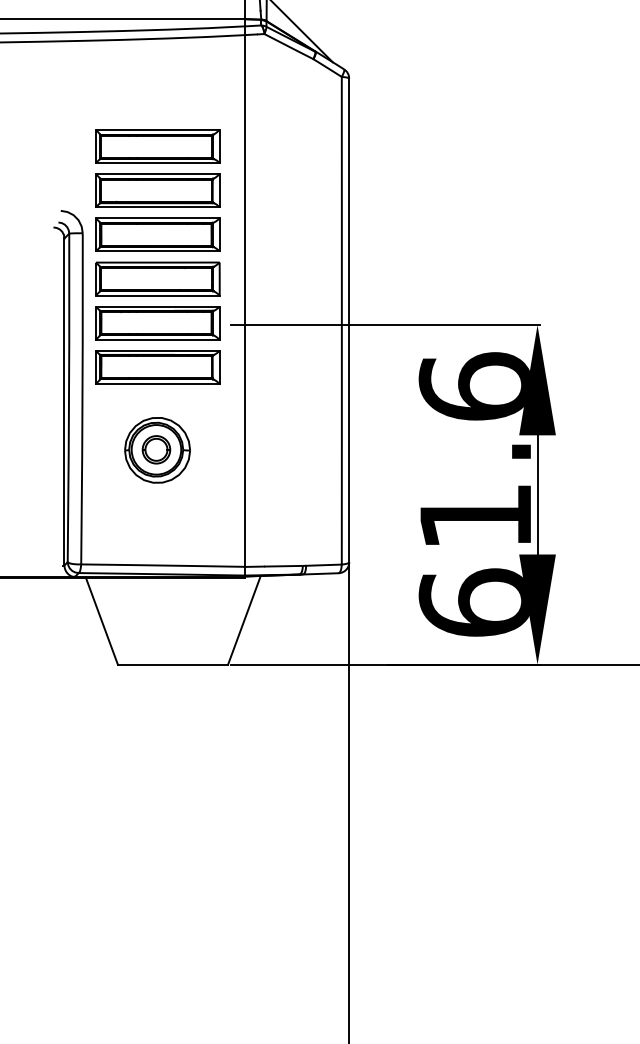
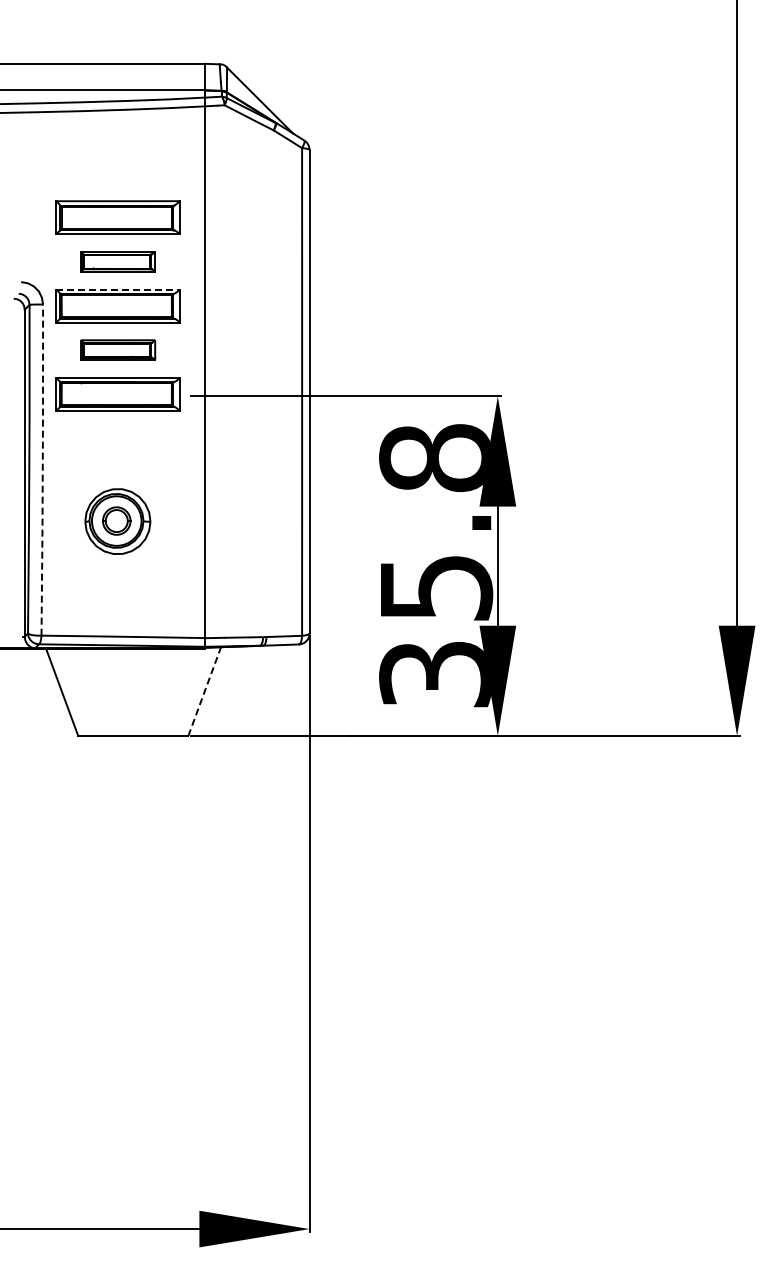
part: (157, 190) -> (117, 261), size x0.6
line: (158, 218) -> (118, 289), solid -> dashed
part: (157, 278) -> (117, 349), size x0.6
part: (157, 367) -> (117, 438), removed
line: (82, 398) -> (42, 469), solid -> dashed
text: (476, 494) -> (436, 565), 61.6 -> 35.8
line: (244, 620) -> (204, 691), solid -> dashed

